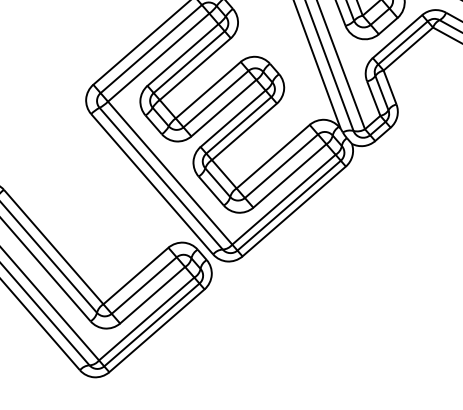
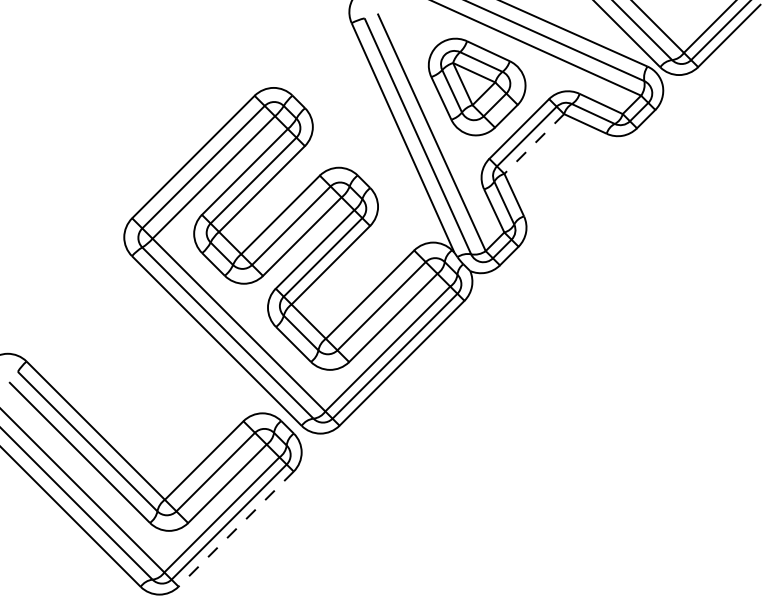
line: (407, 49) -> (533, 144), solid -> dashed
line: (156, 331) -> (235, 529), solid -> dashed

